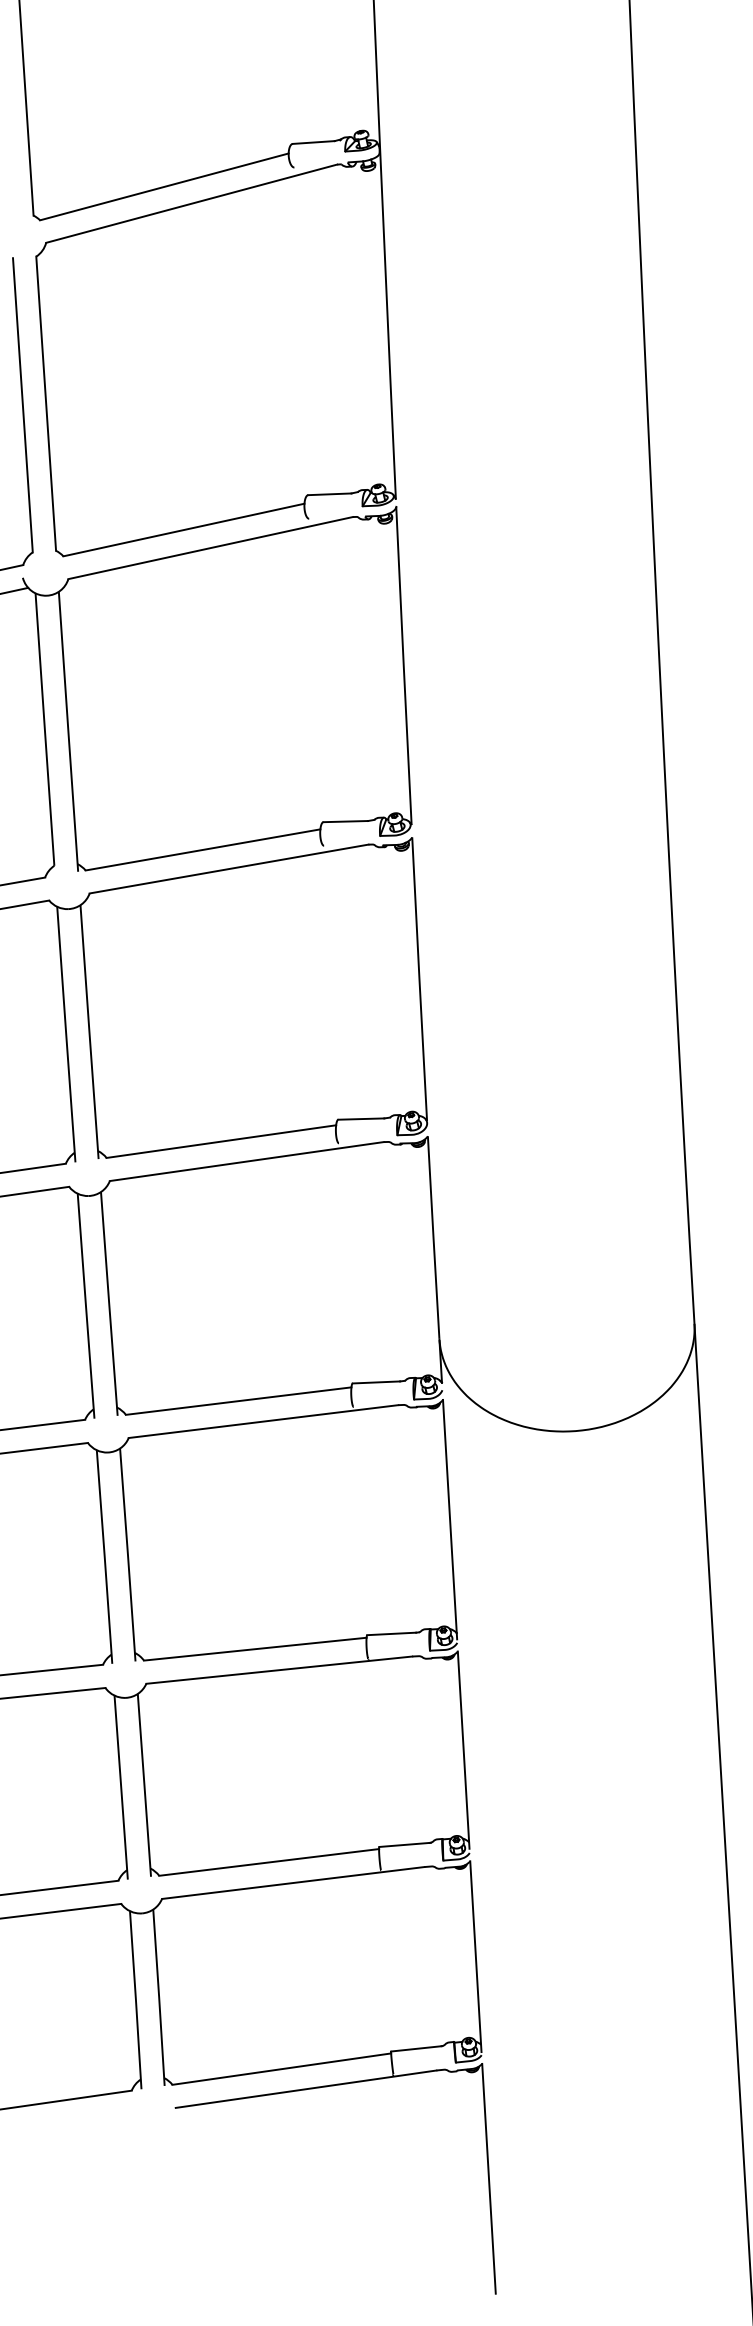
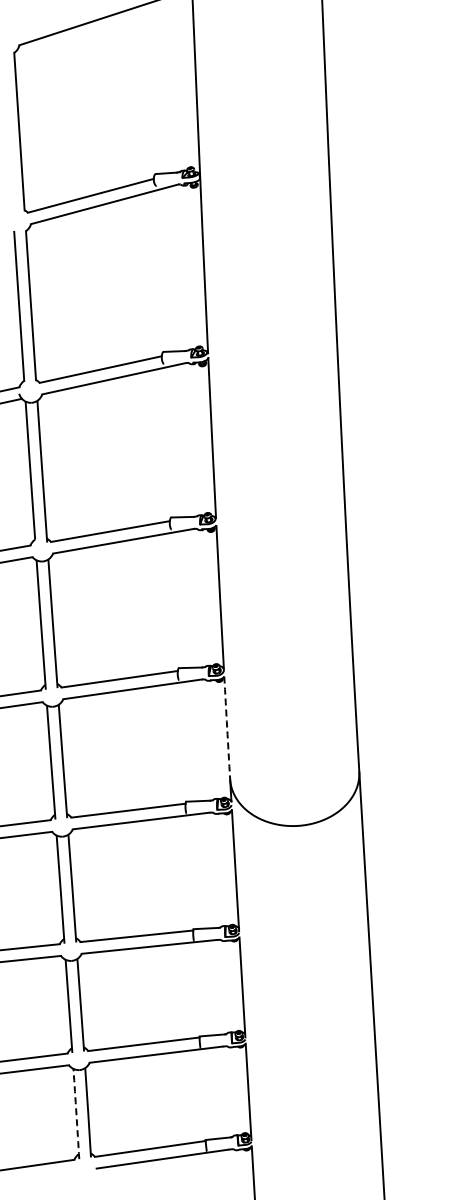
arc: (434, 1236) -> (227, 727), solid -> dashed
arc: (135, 2001) -> (76, 1114), solid -> dashed

